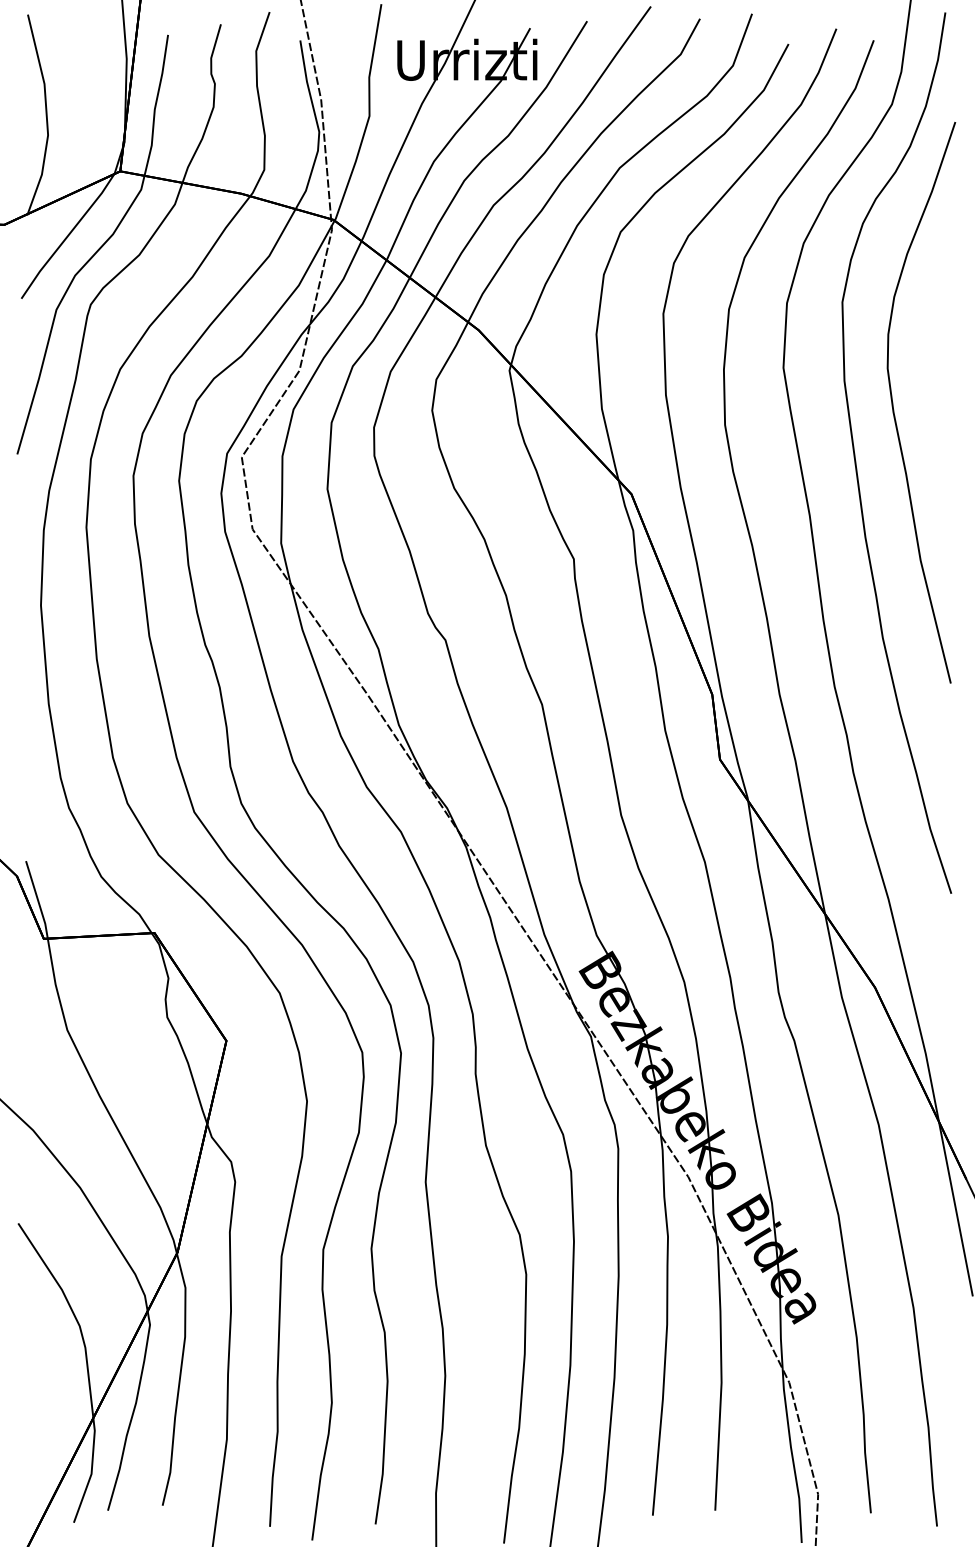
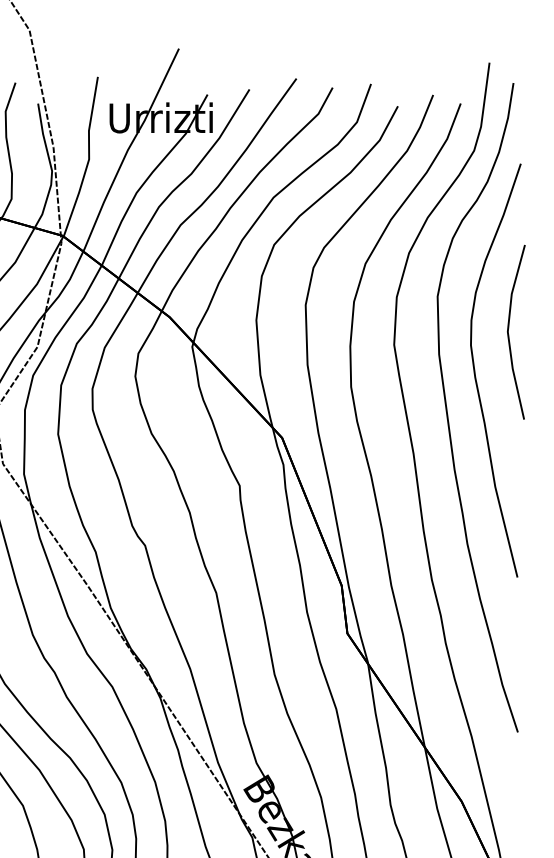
line: (939, 354) -> (509, 335), added

